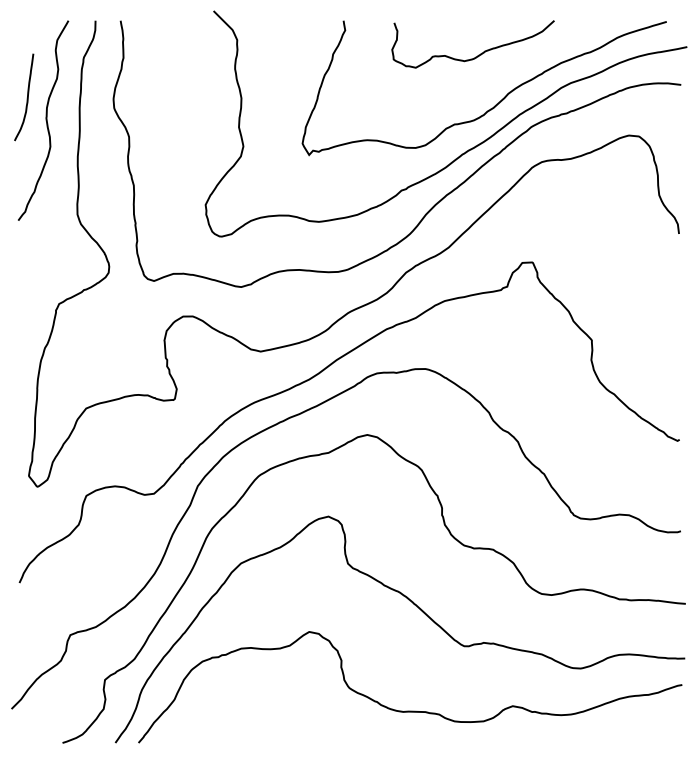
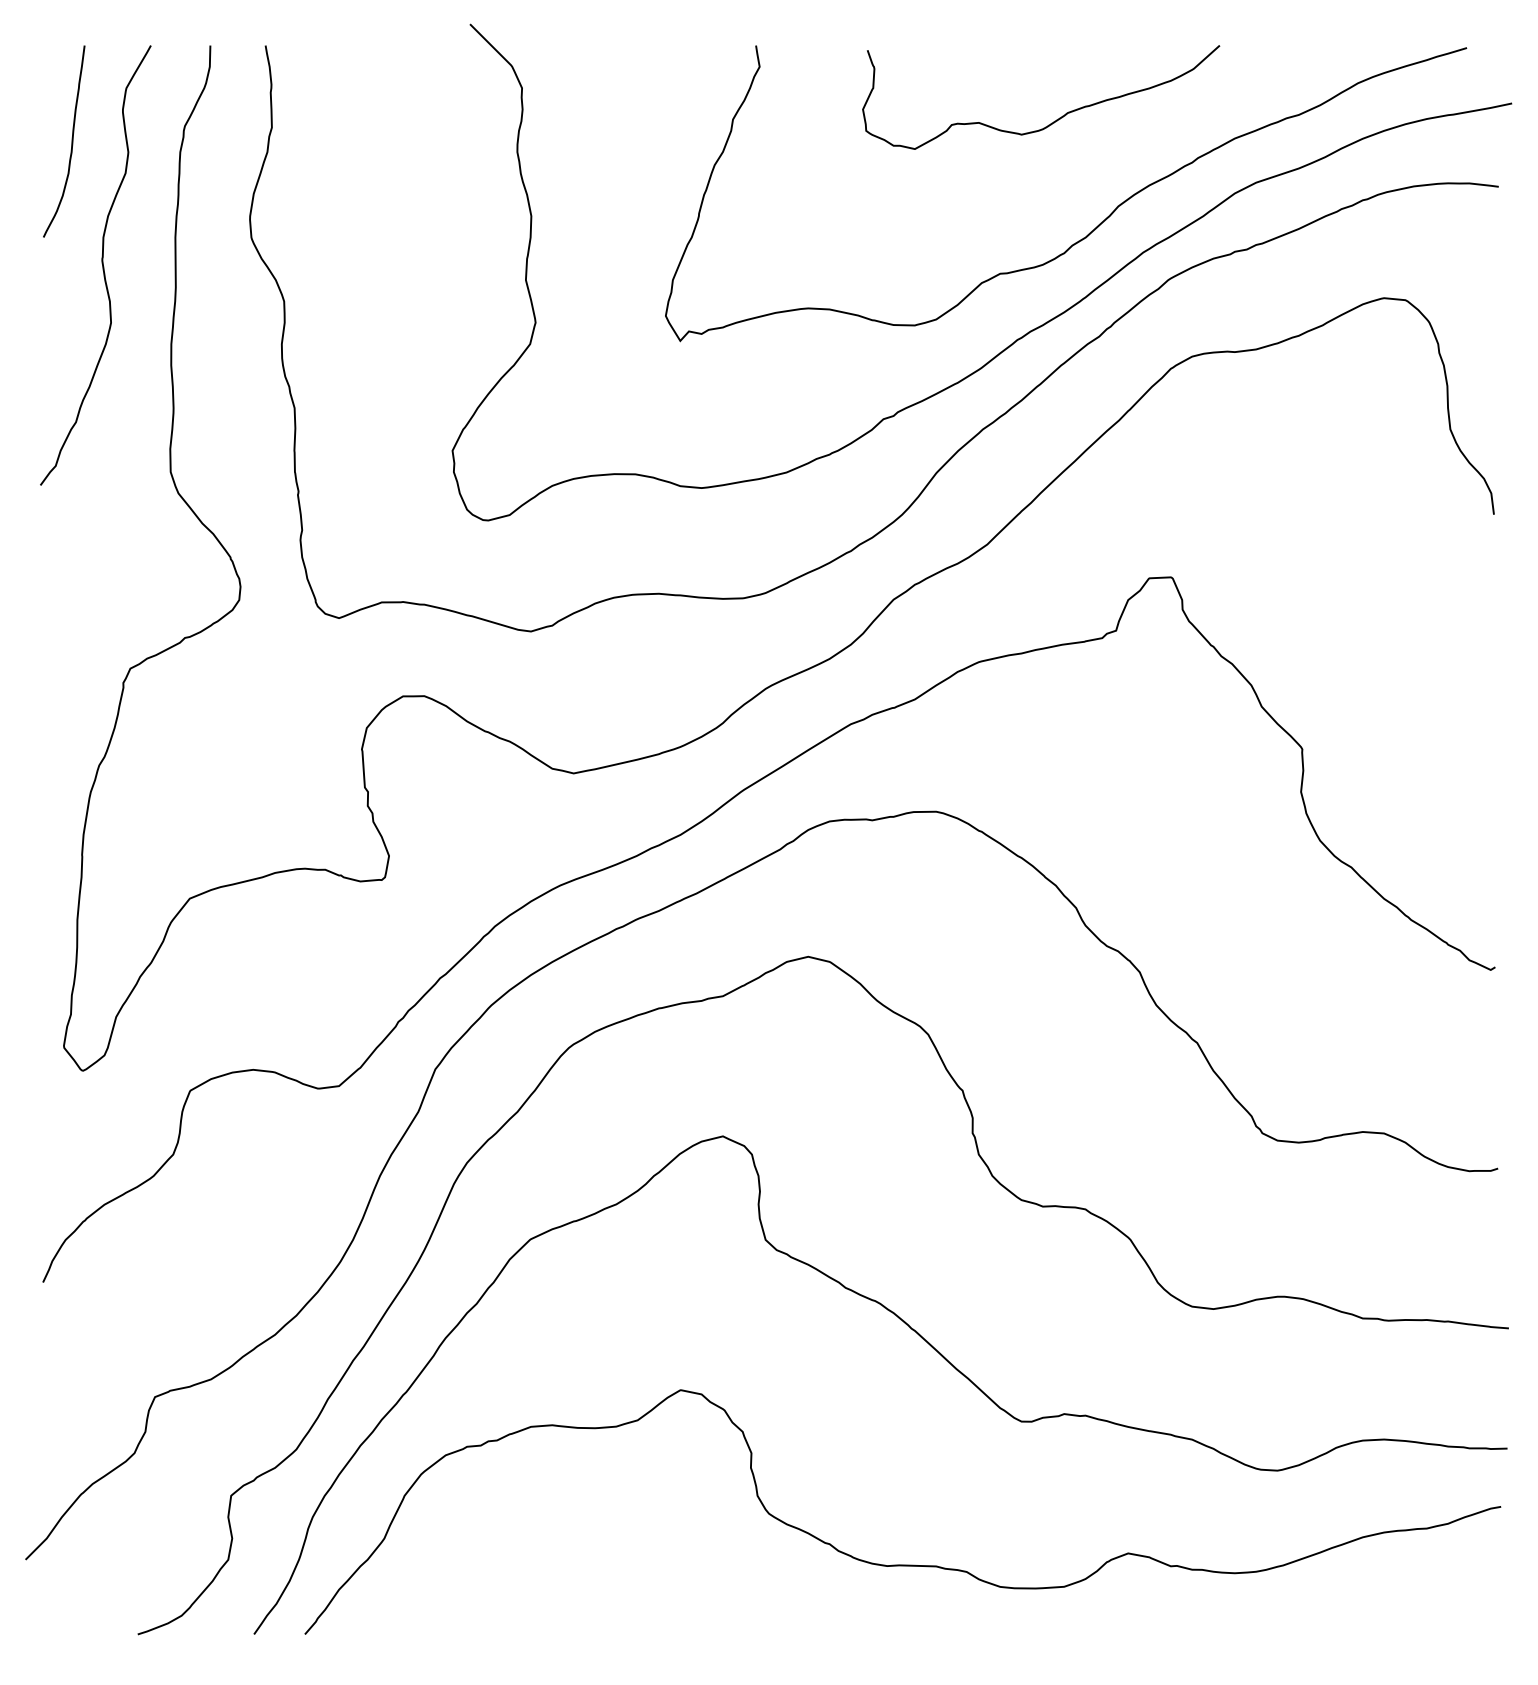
curve: (26, 98) -> (69, 144), moved

